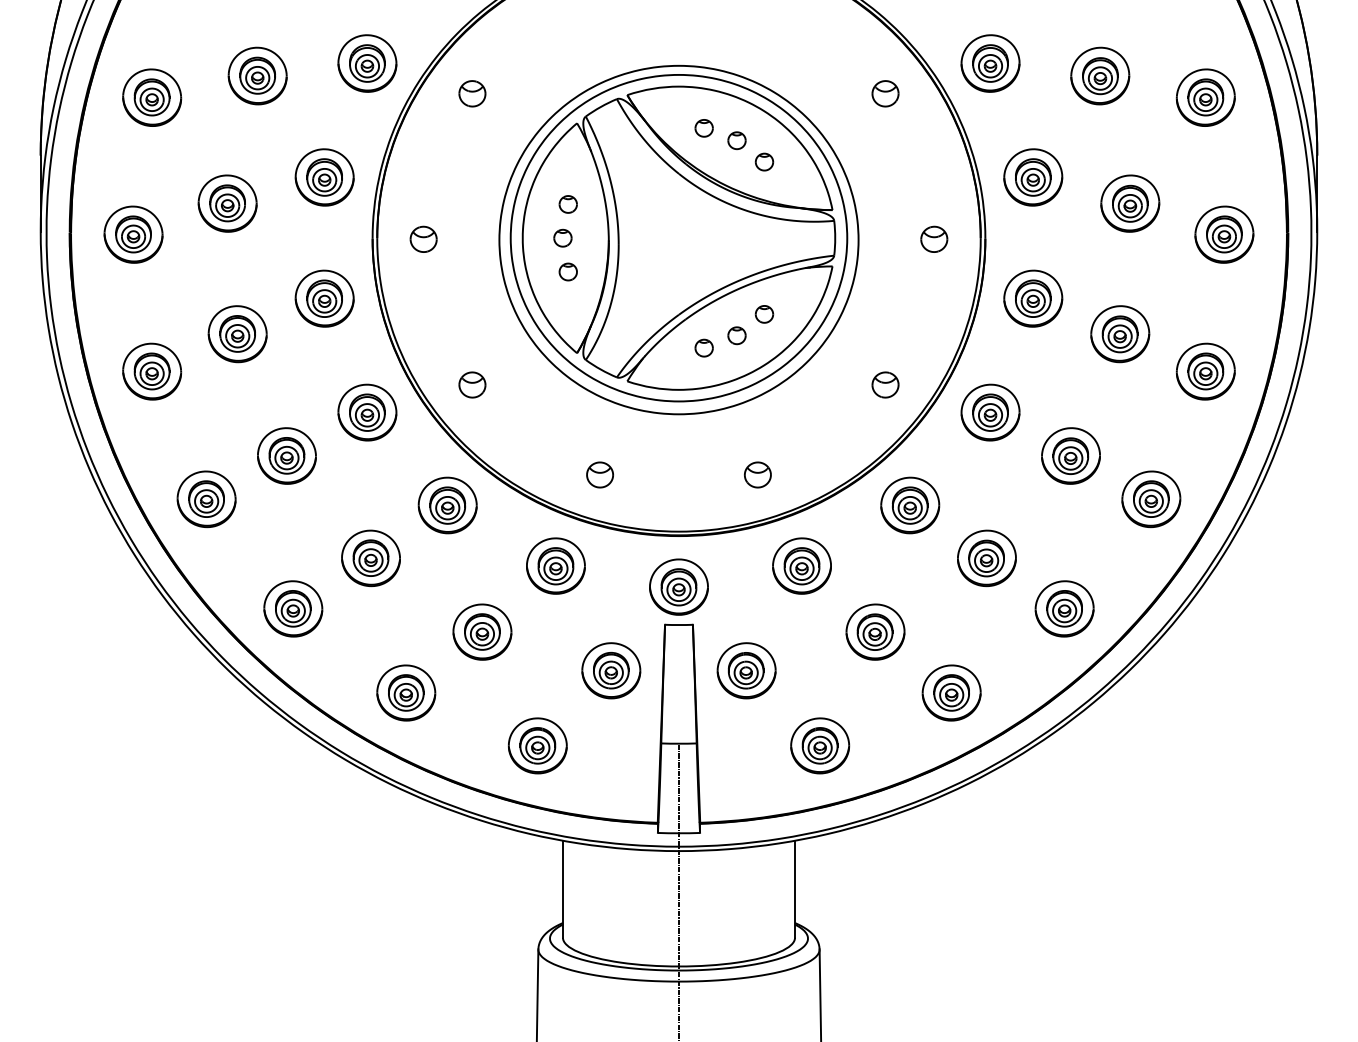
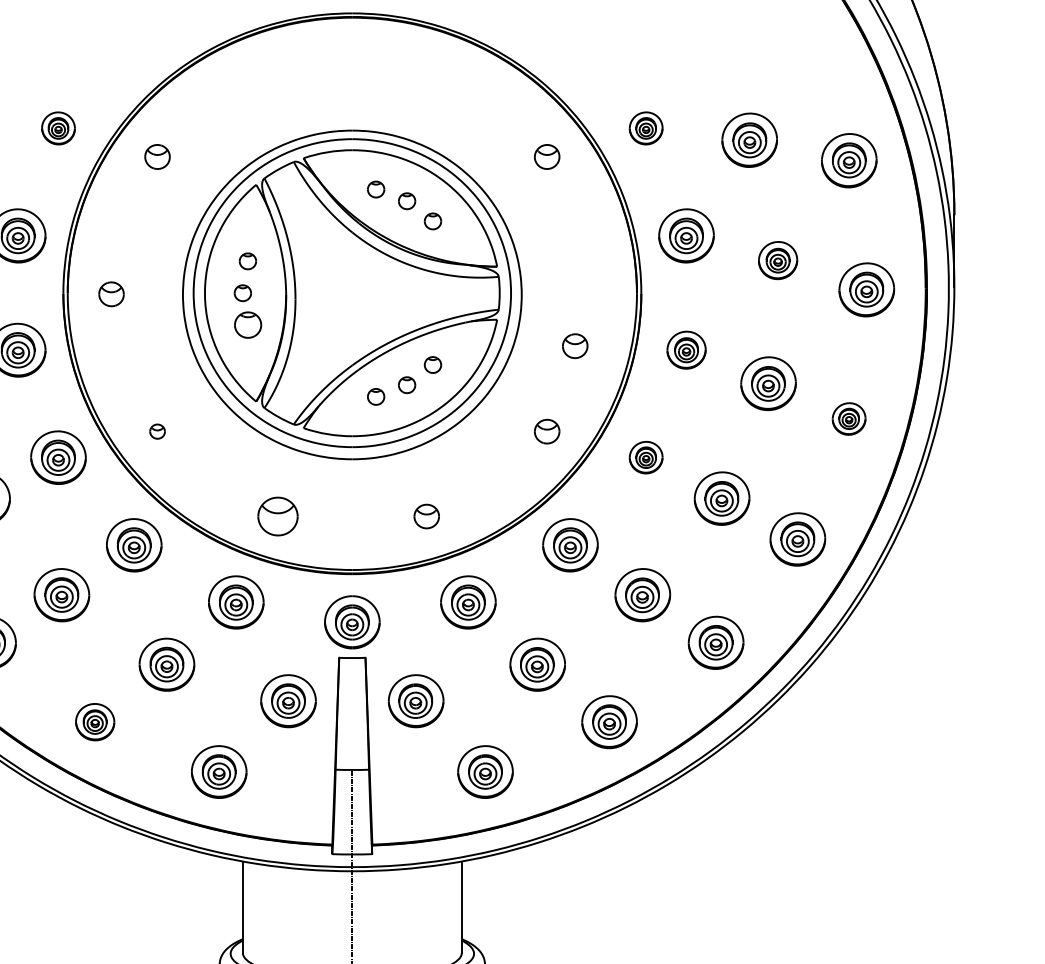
part: (367, 63) -> (58, 128), size x0.6
part: (990, 63) -> (646, 128), size x0.6
part: (1130, 203) -> (778, 260), size x0.7
part: (934, 238) -> (575, 345), moved
part: (567, 271) -> (247, 324), size x1.6
part: (1033, 298) -> (686, 350), size x0.7
part: (1205, 371) -> (848, 418), size x0.6
part: (472, 384) -> (157, 431), size x0.6
part: (990, 412) -> (646, 457), size x0.6
part: (599, 474) -> (277, 516), size x1.6
part: (406, 692) -> (95, 721), size x0.7

